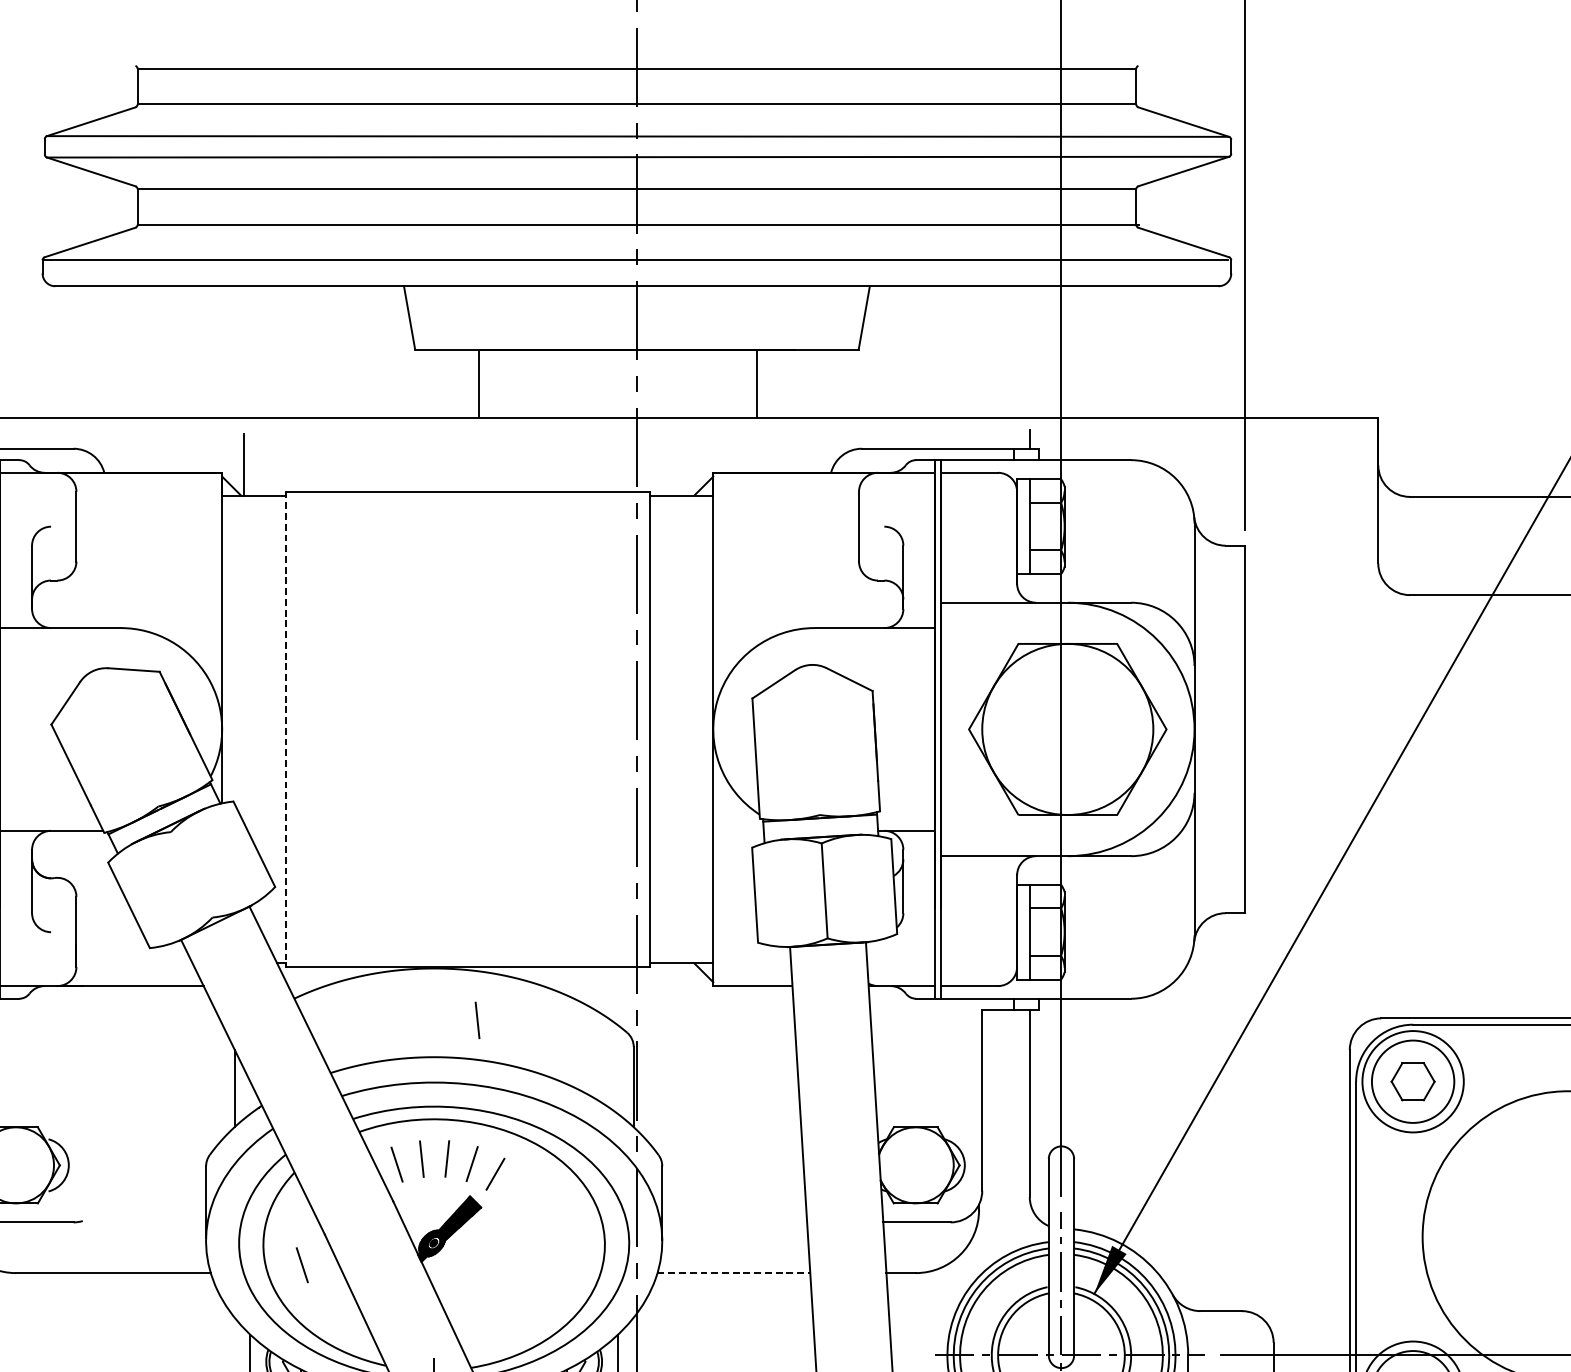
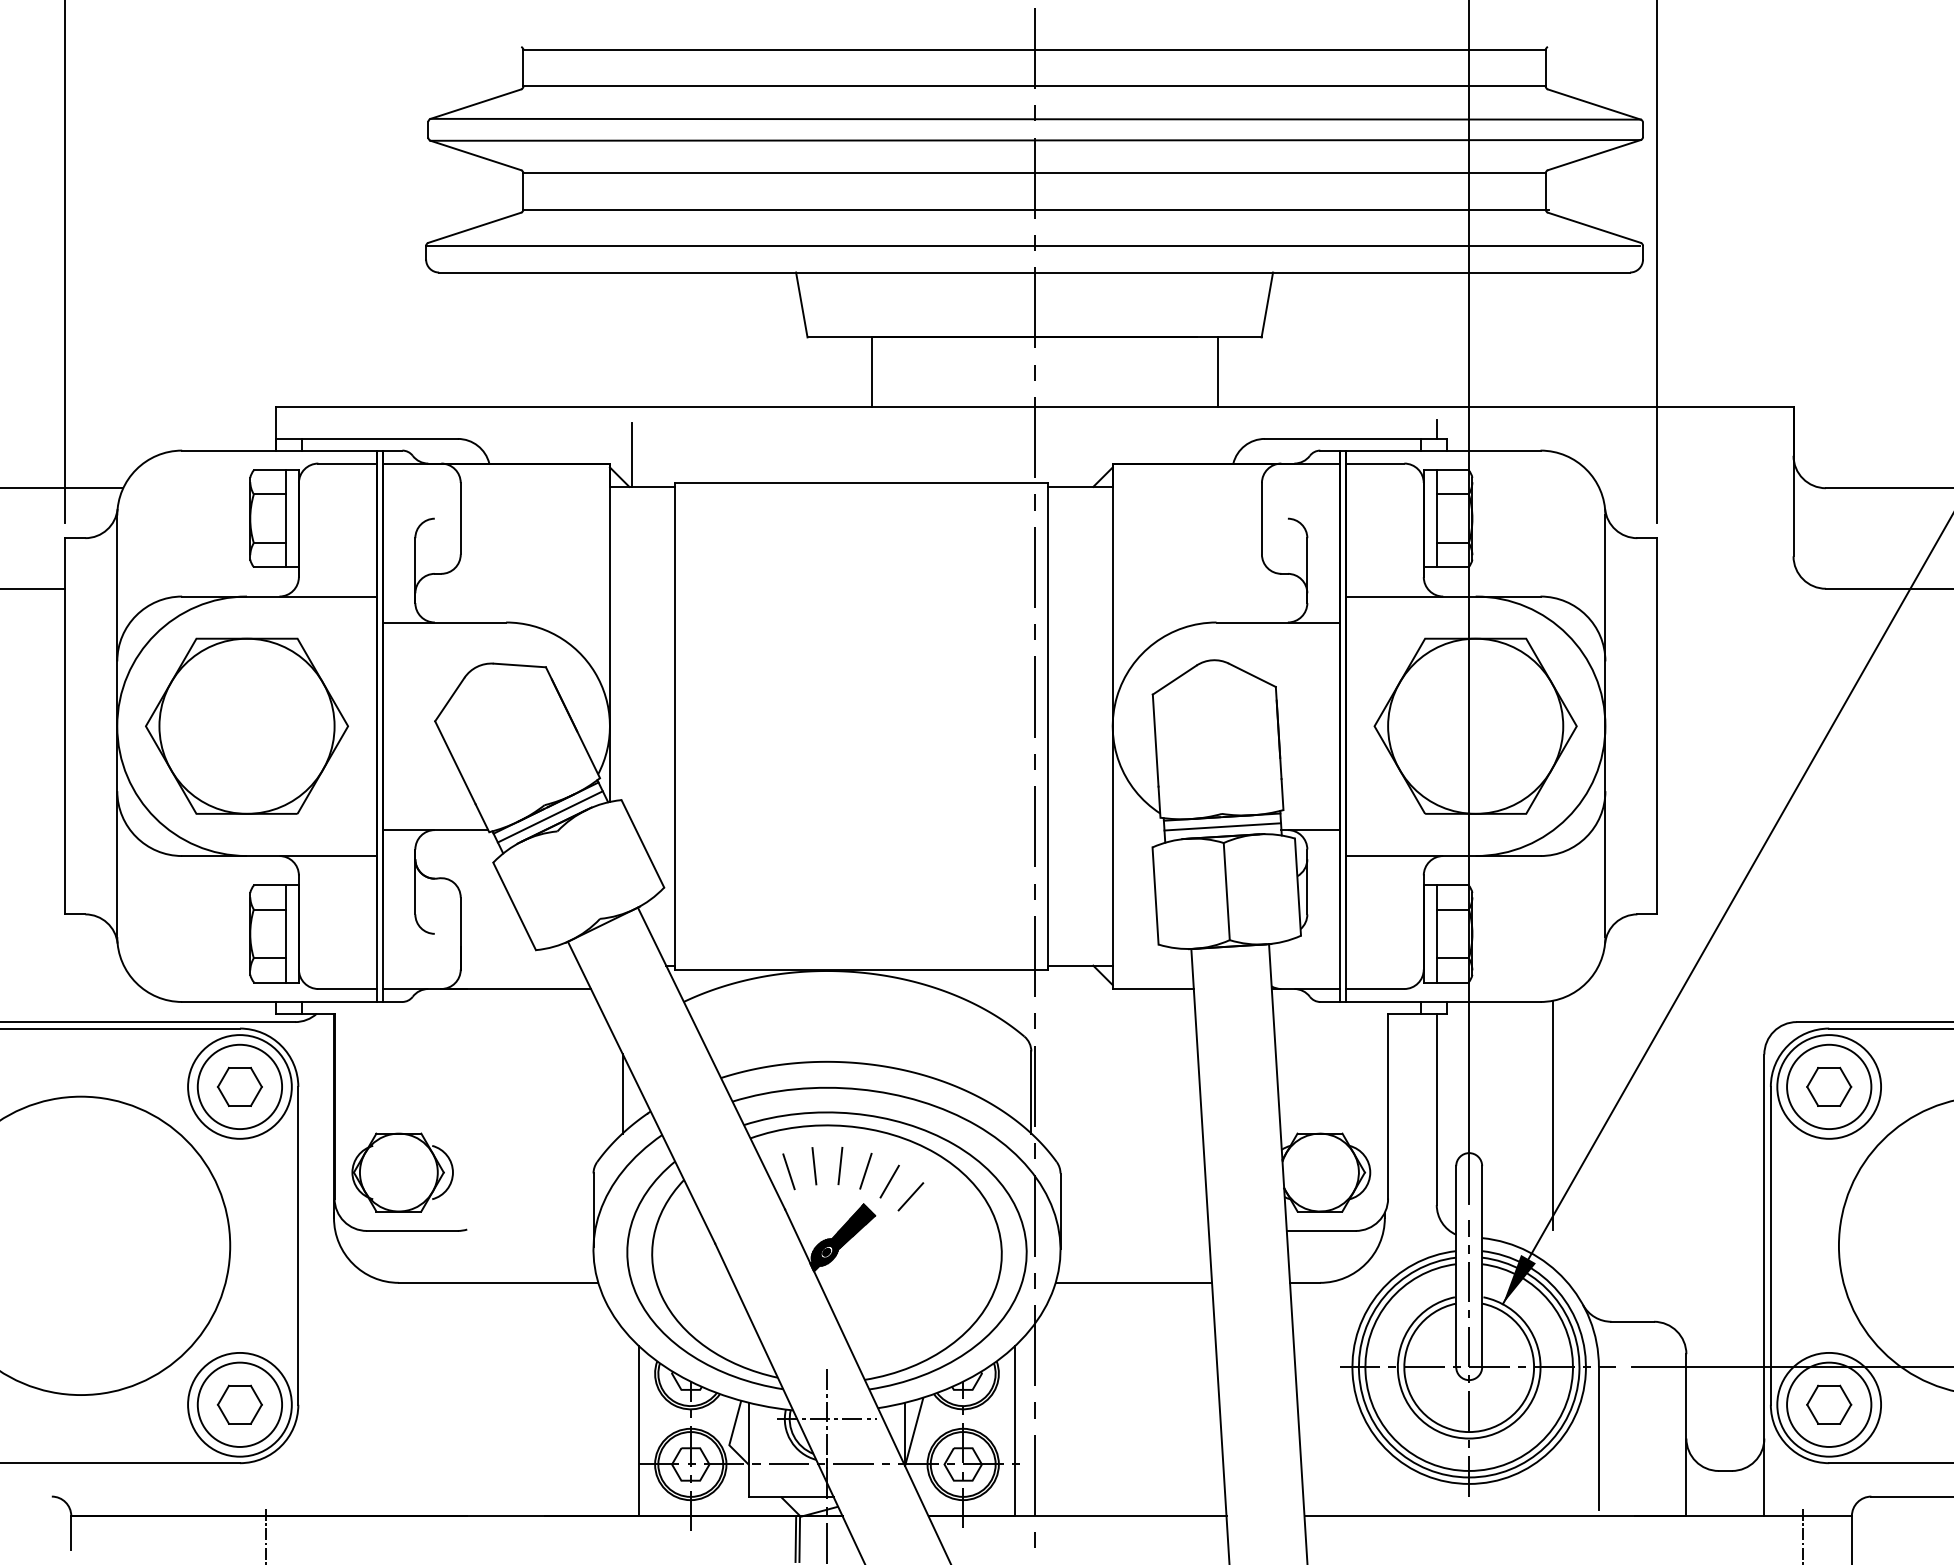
line: (757, 383) -> (1218, 372), moved
line: (285, 729) -> (674, 726), dashed -> solid
line: (163, 817) -> (549, 816), added
line: (820, 827) -> (1222, 826), added
line: (477, 1020) -> (871, 1024), removed
line: (1142, 1109) -> (1552, 1115), added
line: (515, 1188) -> (910, 1196), added
line: (301, 1264) -> (691, 1274), removed
line: (734, 1272) -> (1134, 1282), dashed -> solid

